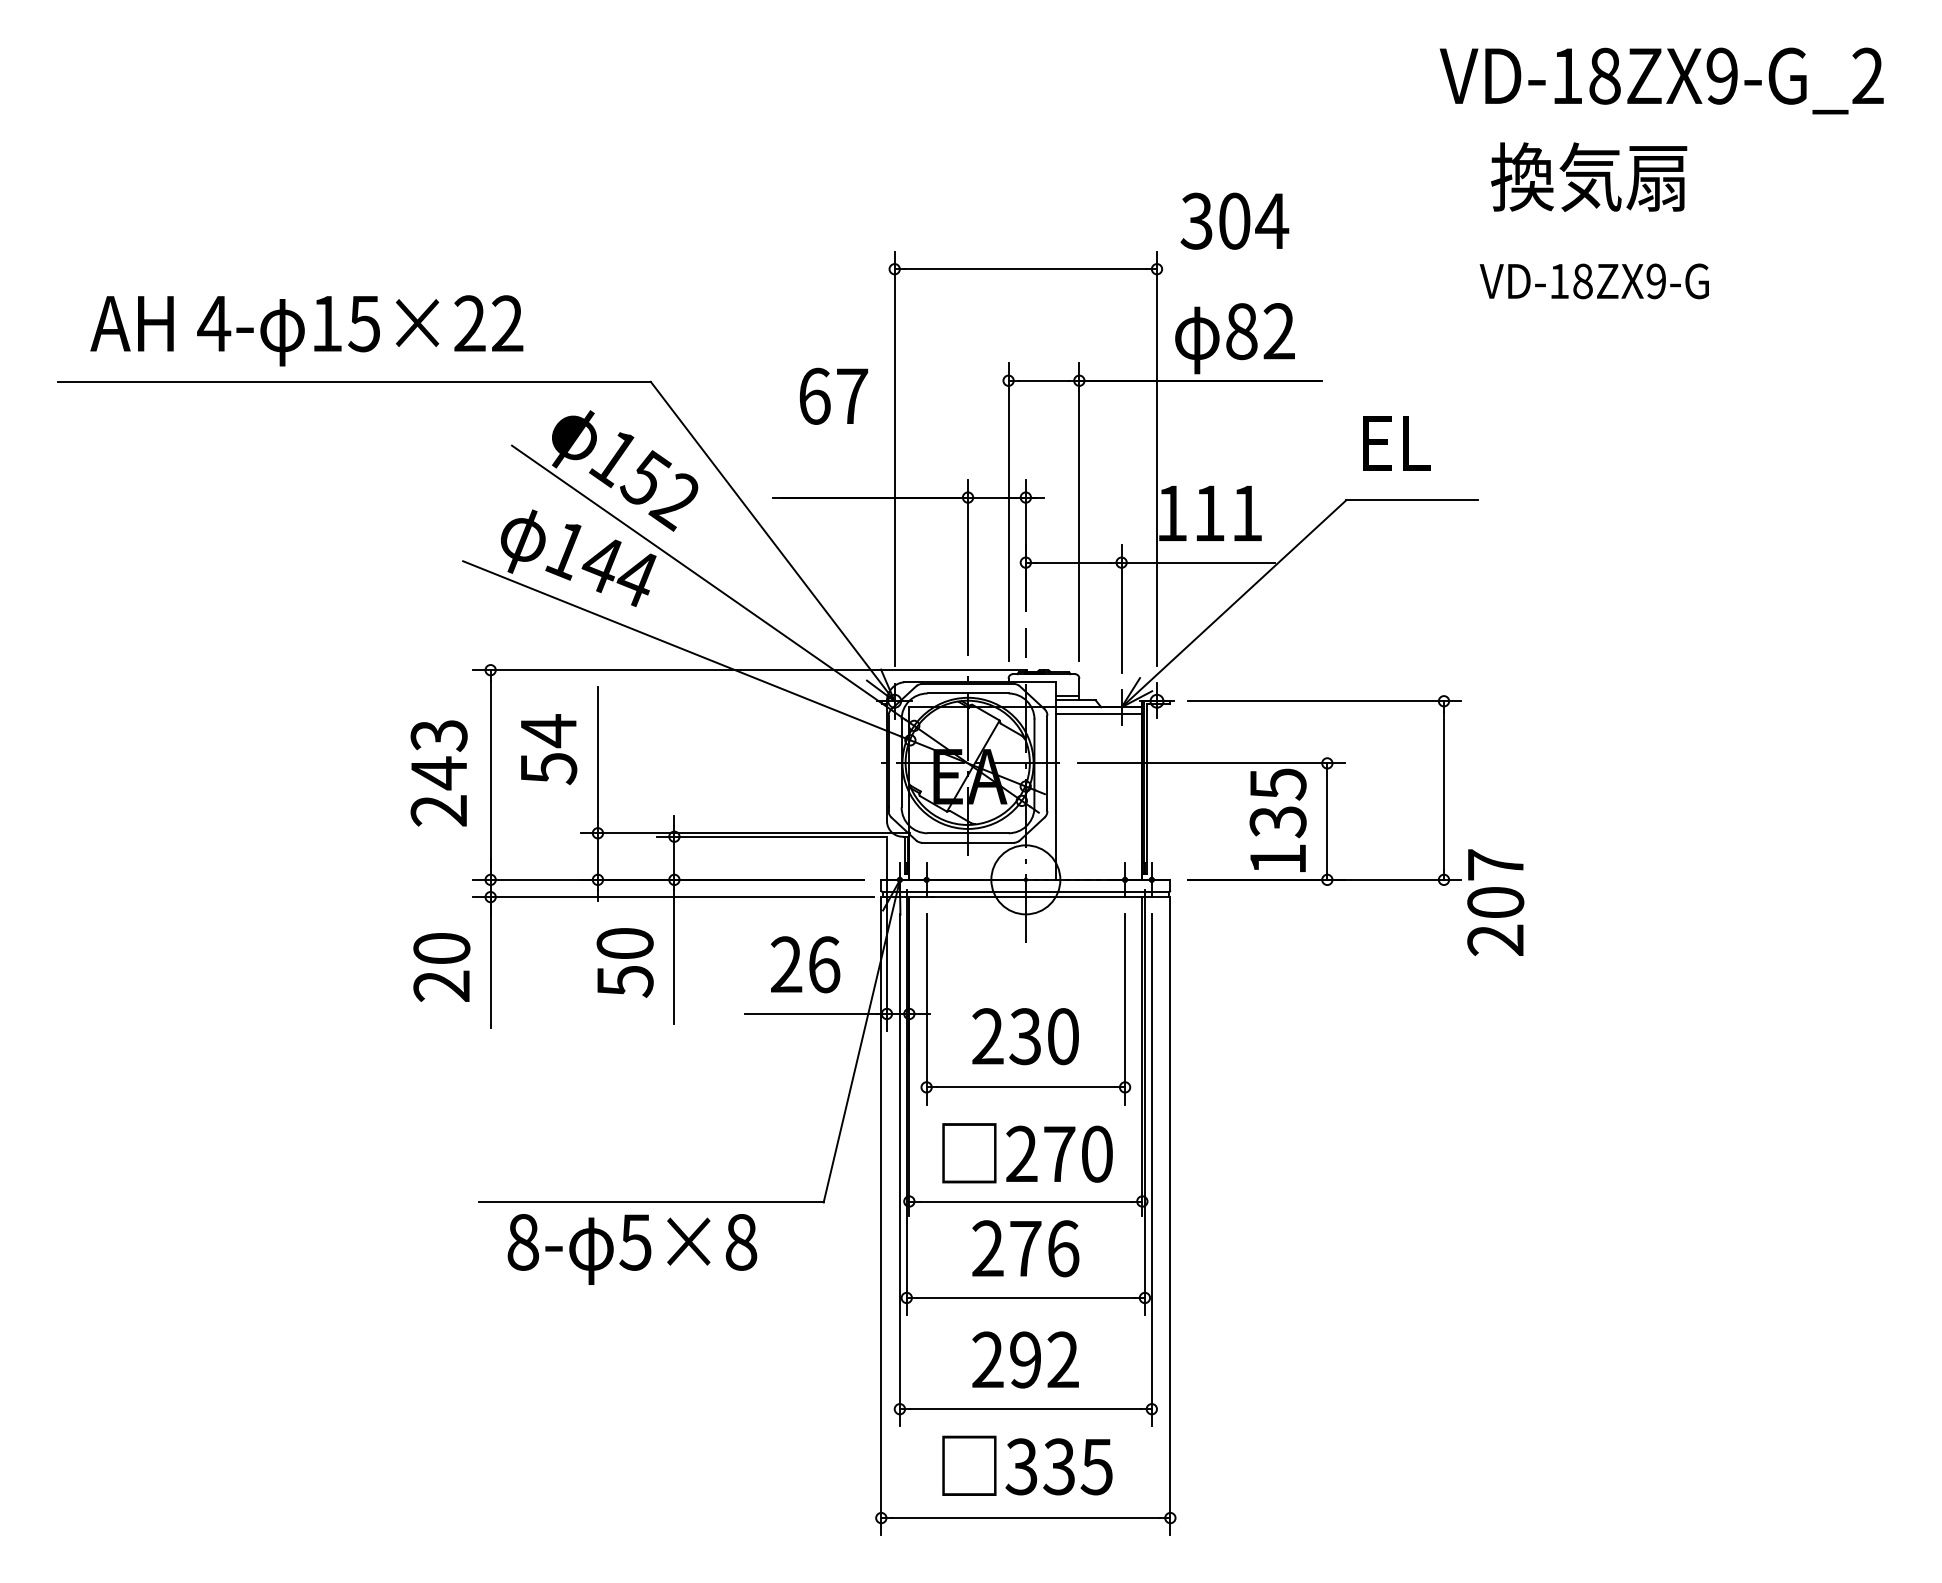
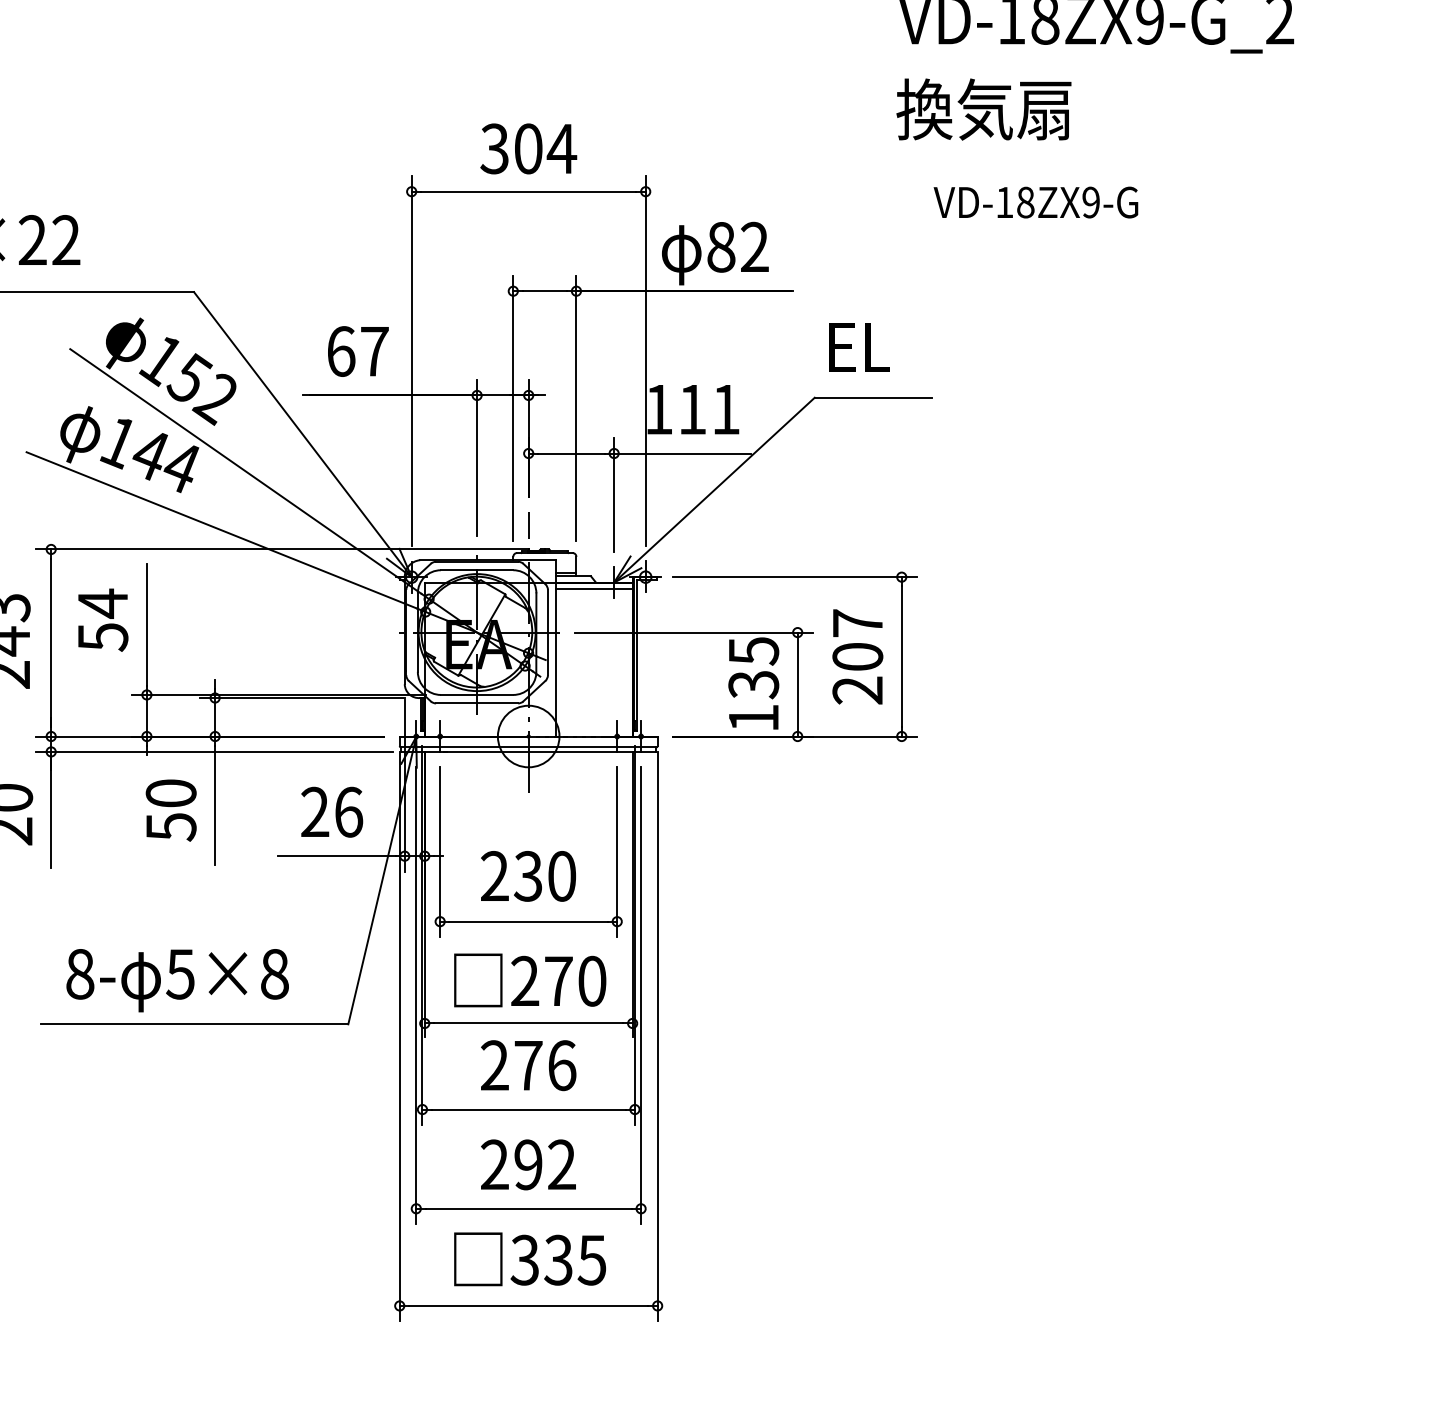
text: (1589, 176) -> (984, 108), moved
text: (1234, 220) -> (528, 148), moved
text: (833, 395) -> (357, 350), moved
text: (1495, 902) -> (857, 656), moved
text: (632, 1249) -> (177, 980), moved

